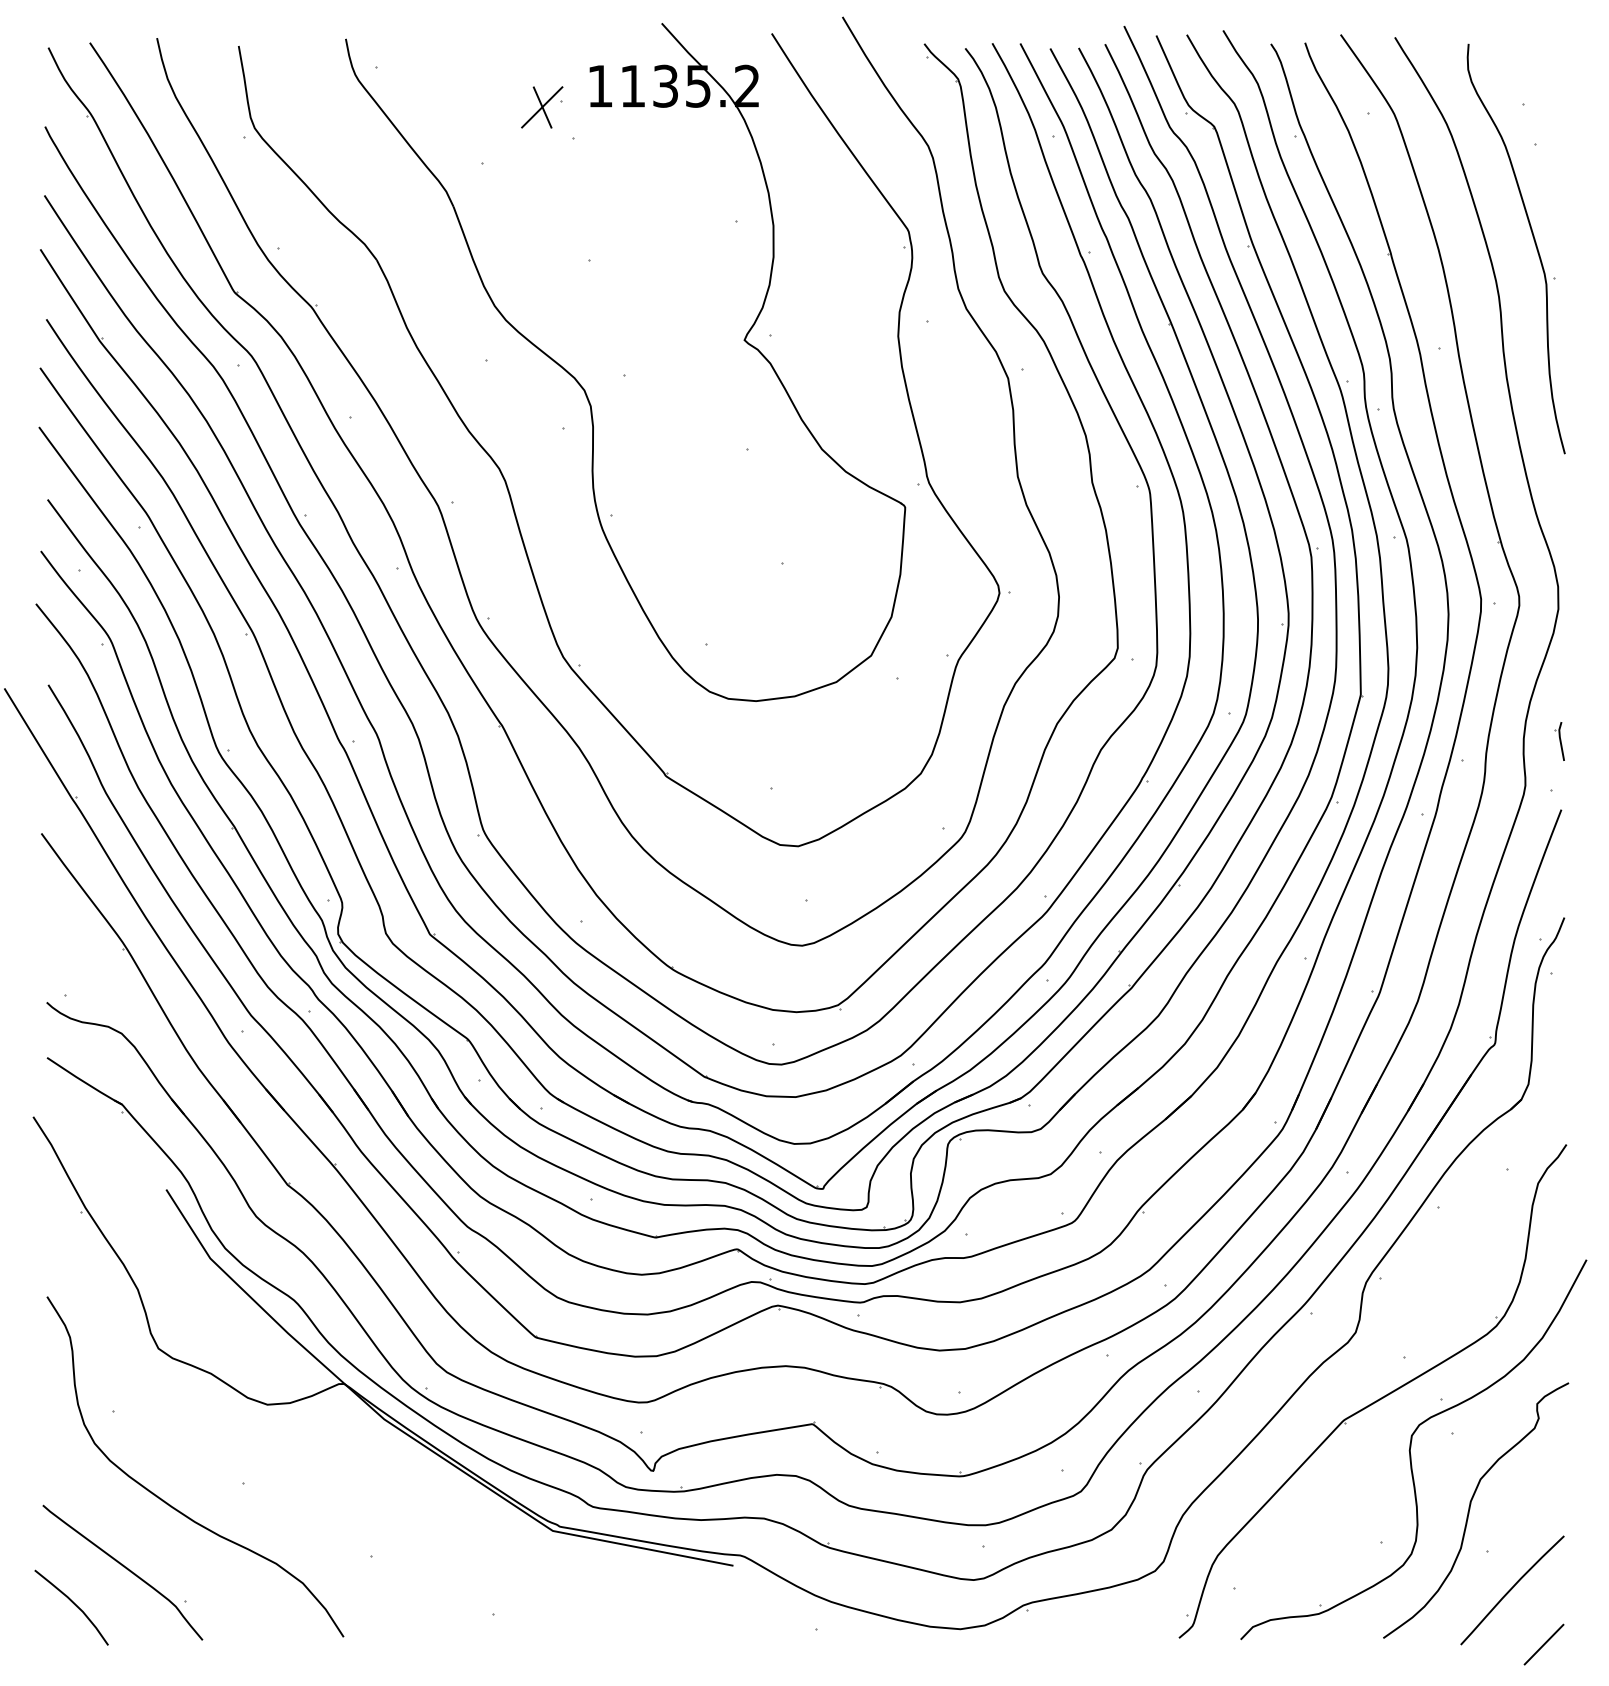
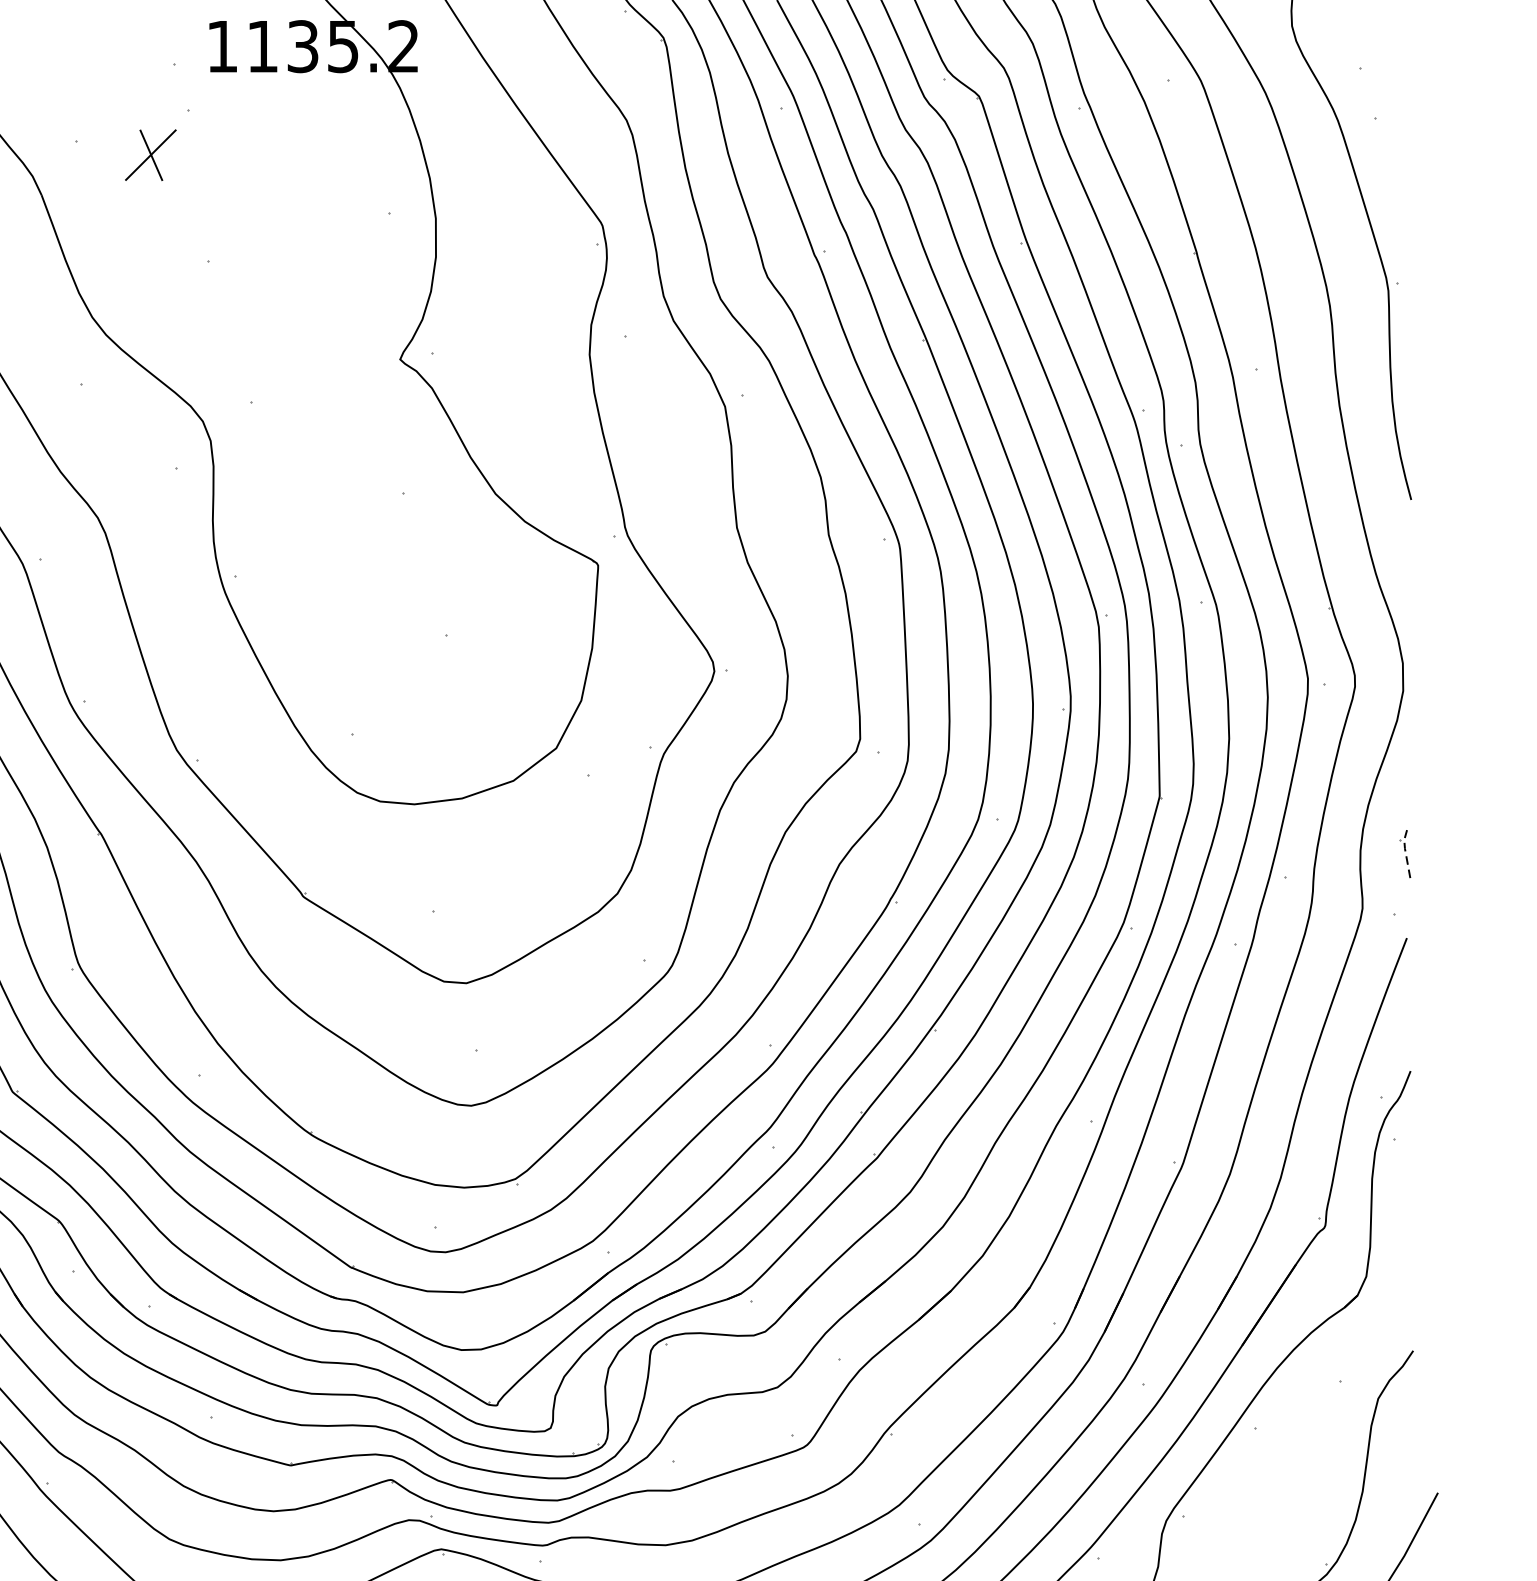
part: (542, 107) -> (151, 155), moved
line: (1560, 740) -> (1405, 852), solid -> dashed

